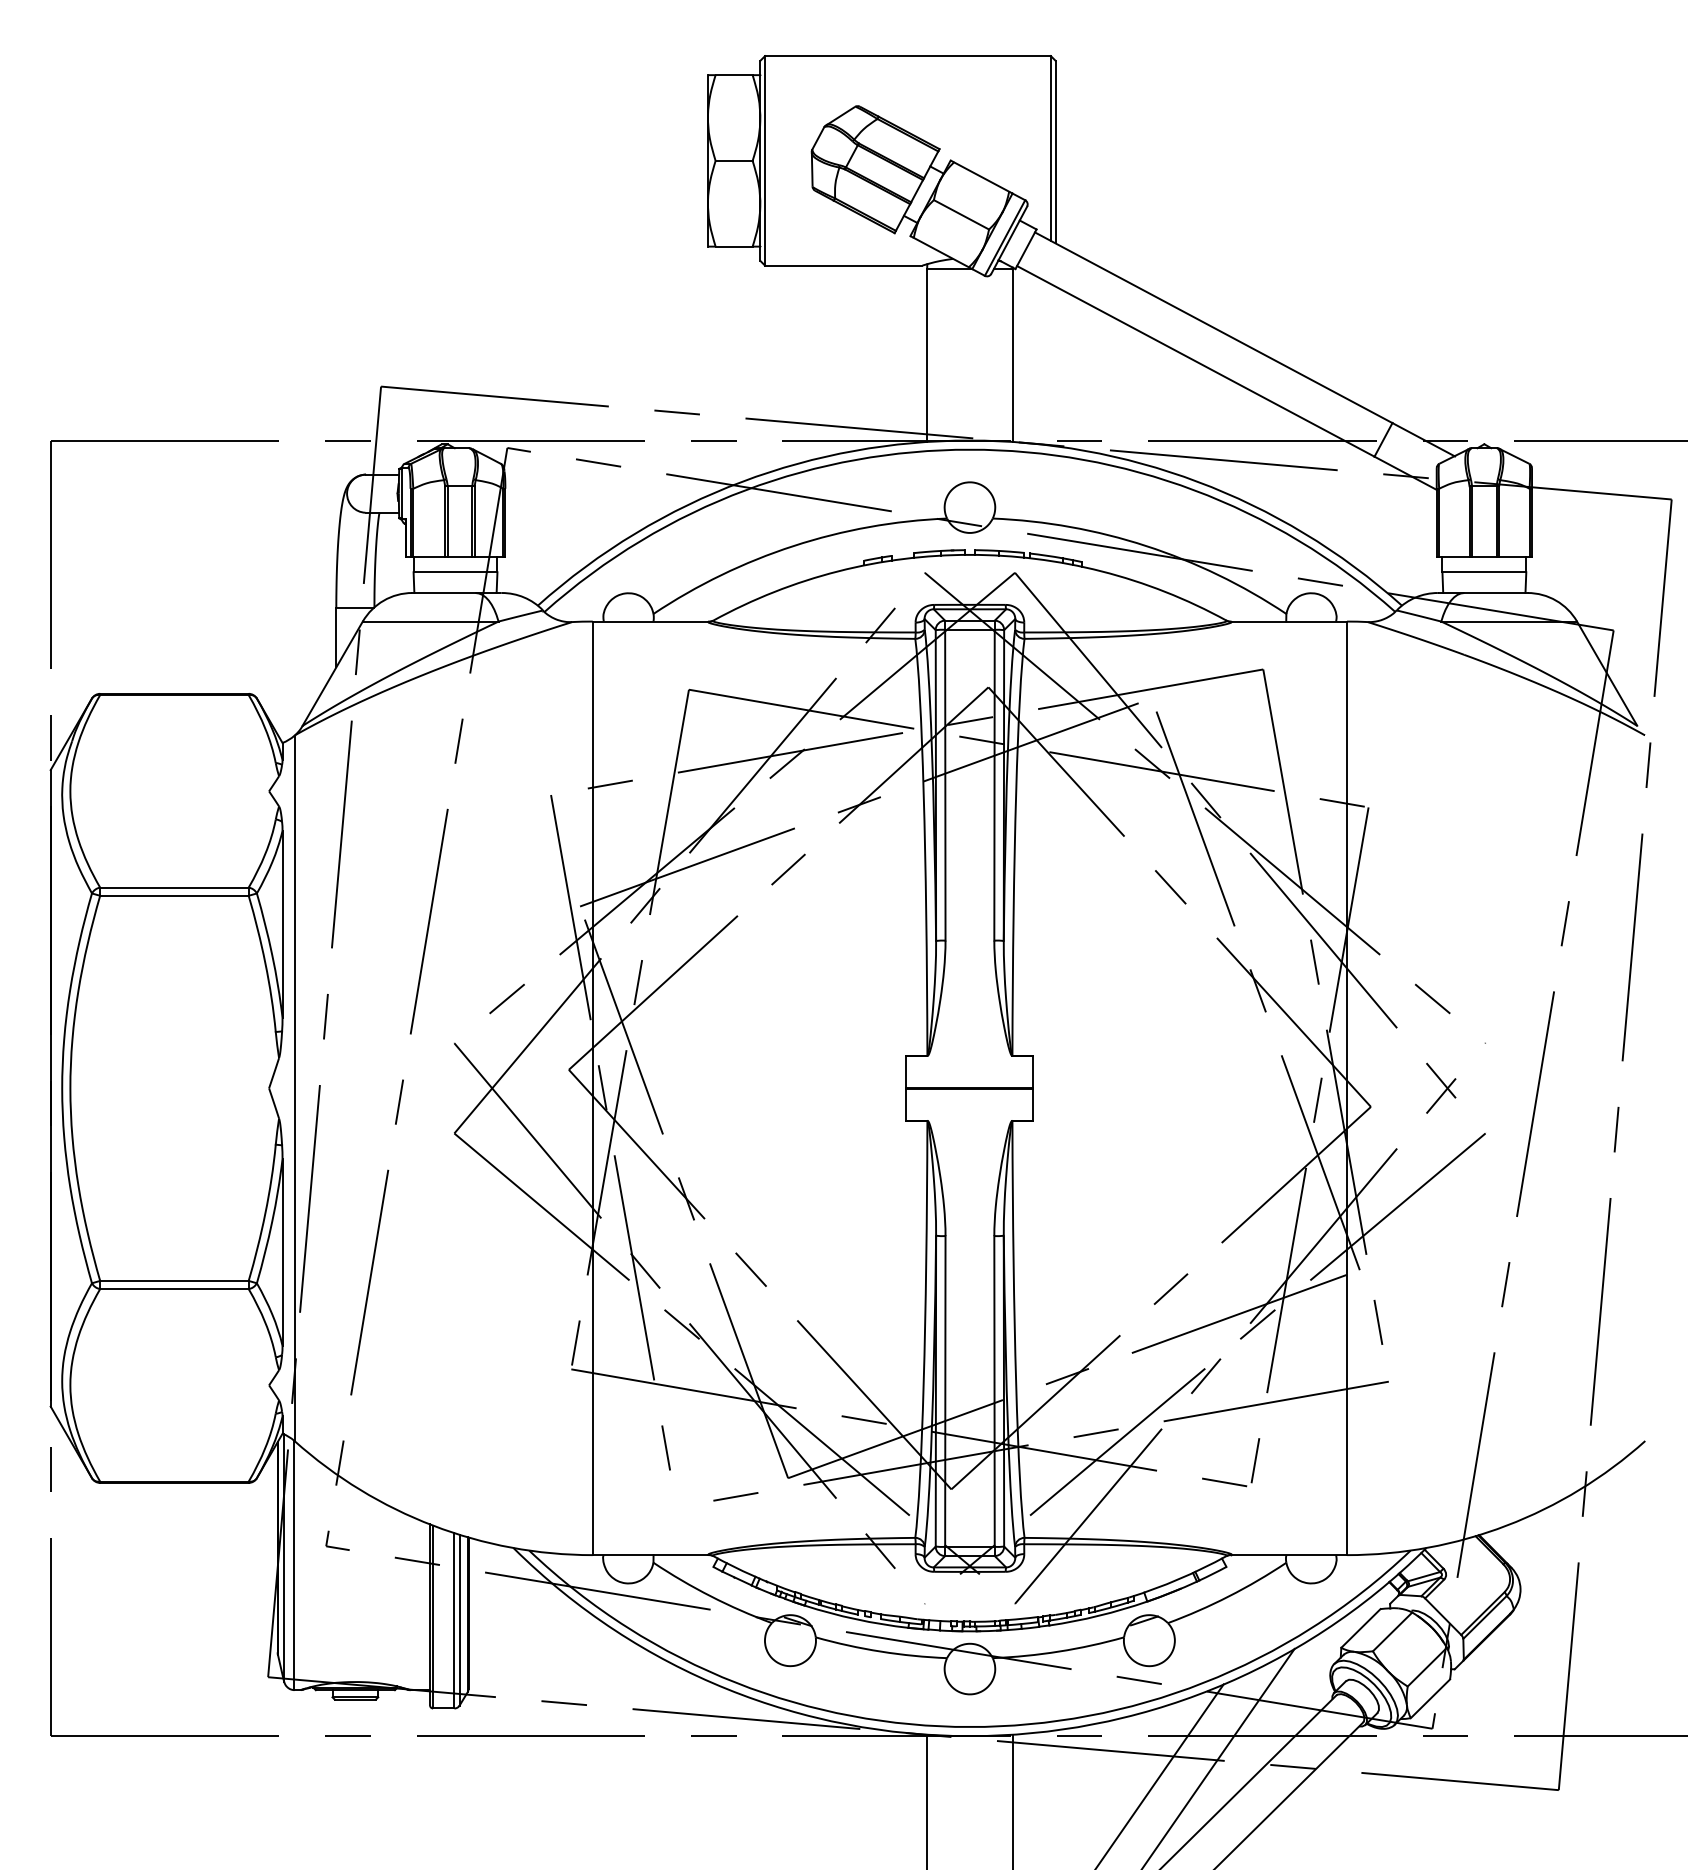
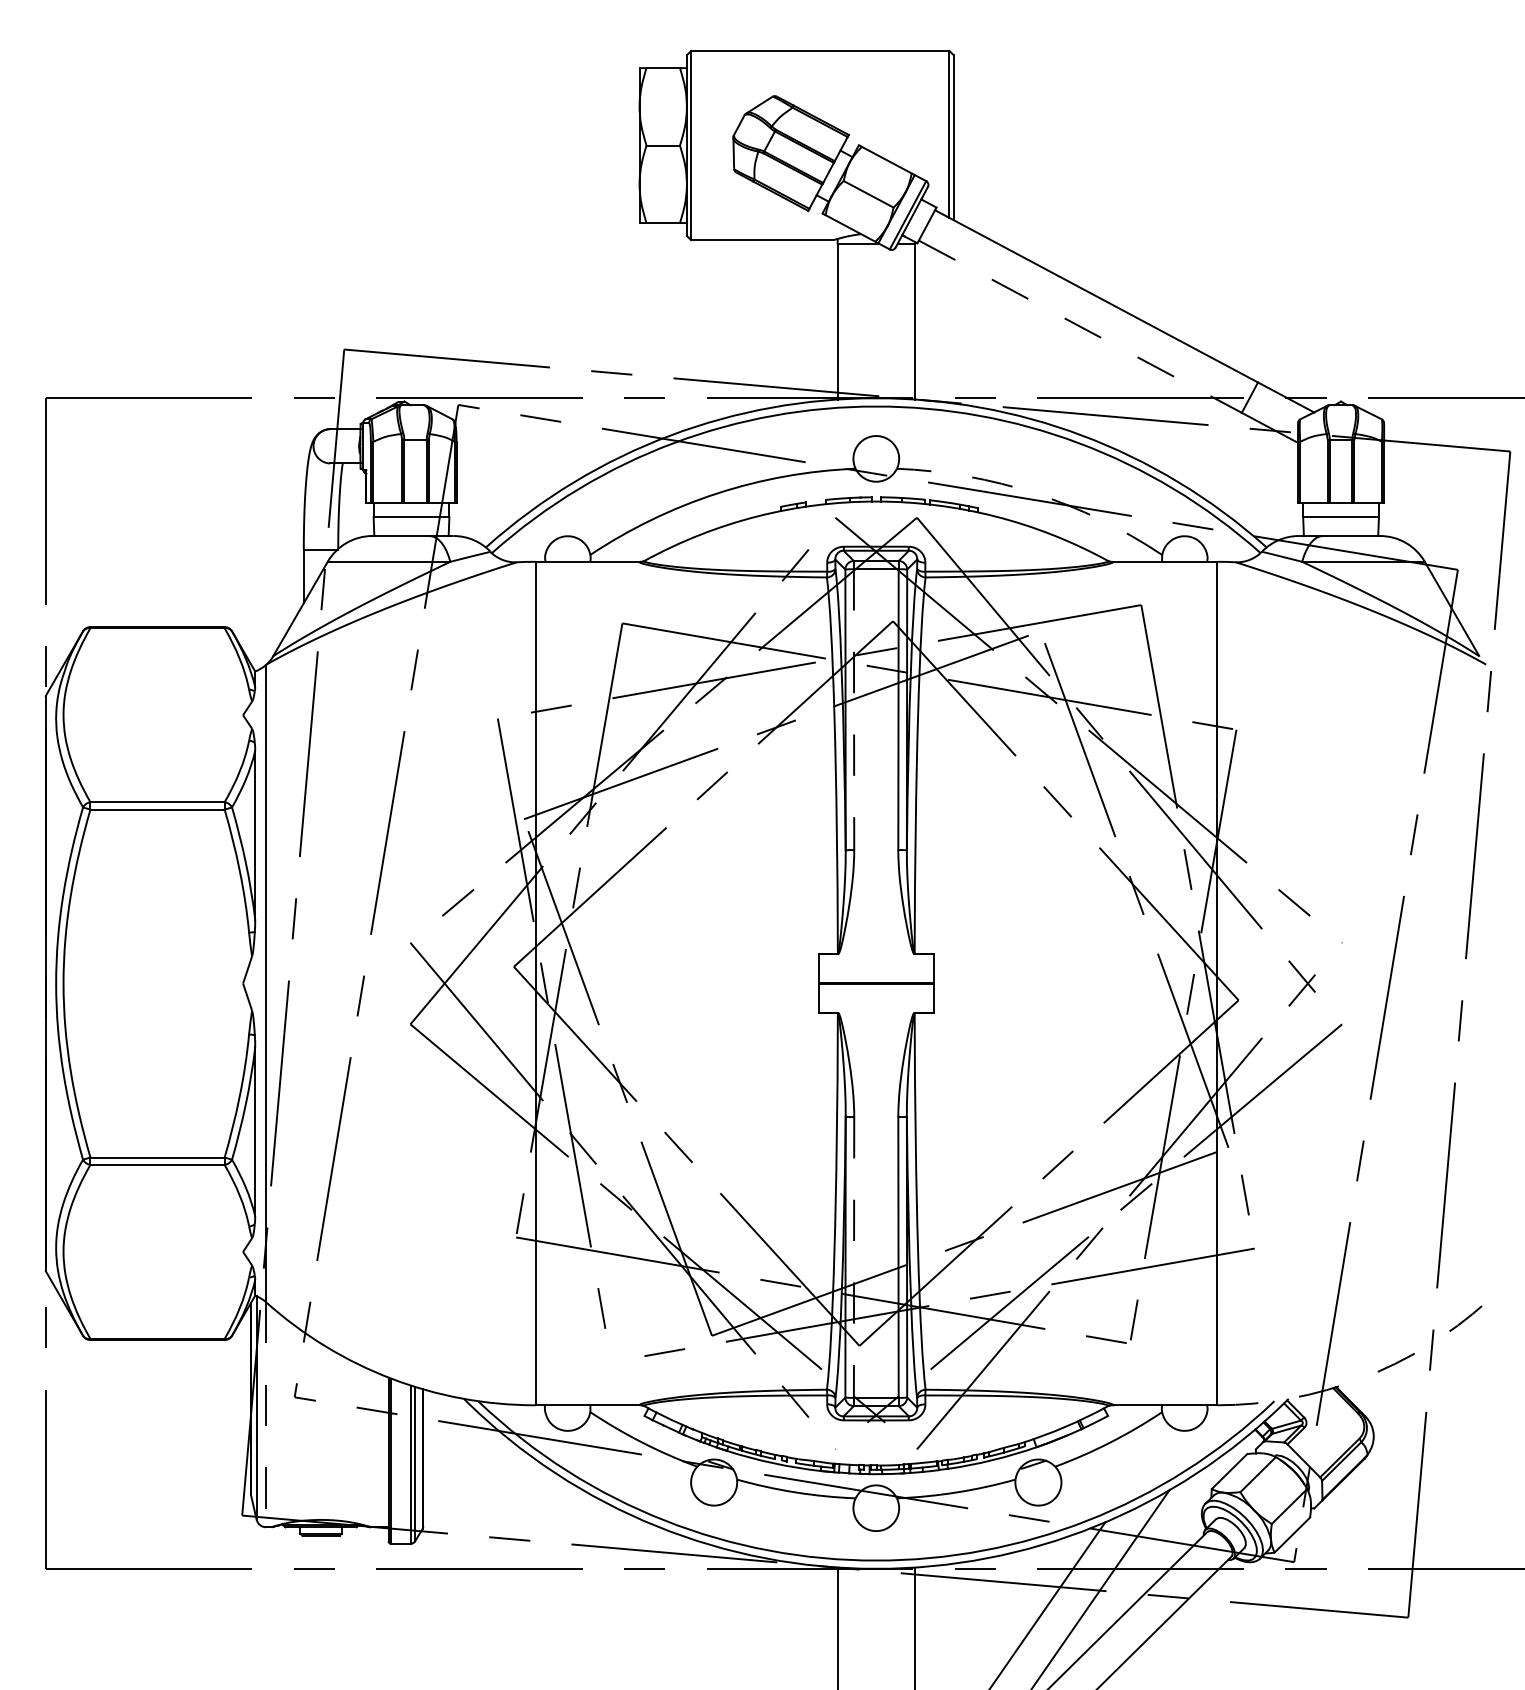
line: (1195, 361) -> (1080, 326), solid -> dashed
arc: (1146, 546) -> (1035, 493), solid -> dashed
line: (945, 785) -> (854, 709), solid -> dashed
line: (945, 1392) -> (854, 1258), solid -> dashed
arc: (1506, 1525) -> (1361, 1378), solid -> dashed
line: (294, 1565) -> (266, 1414), solid -> dashed

